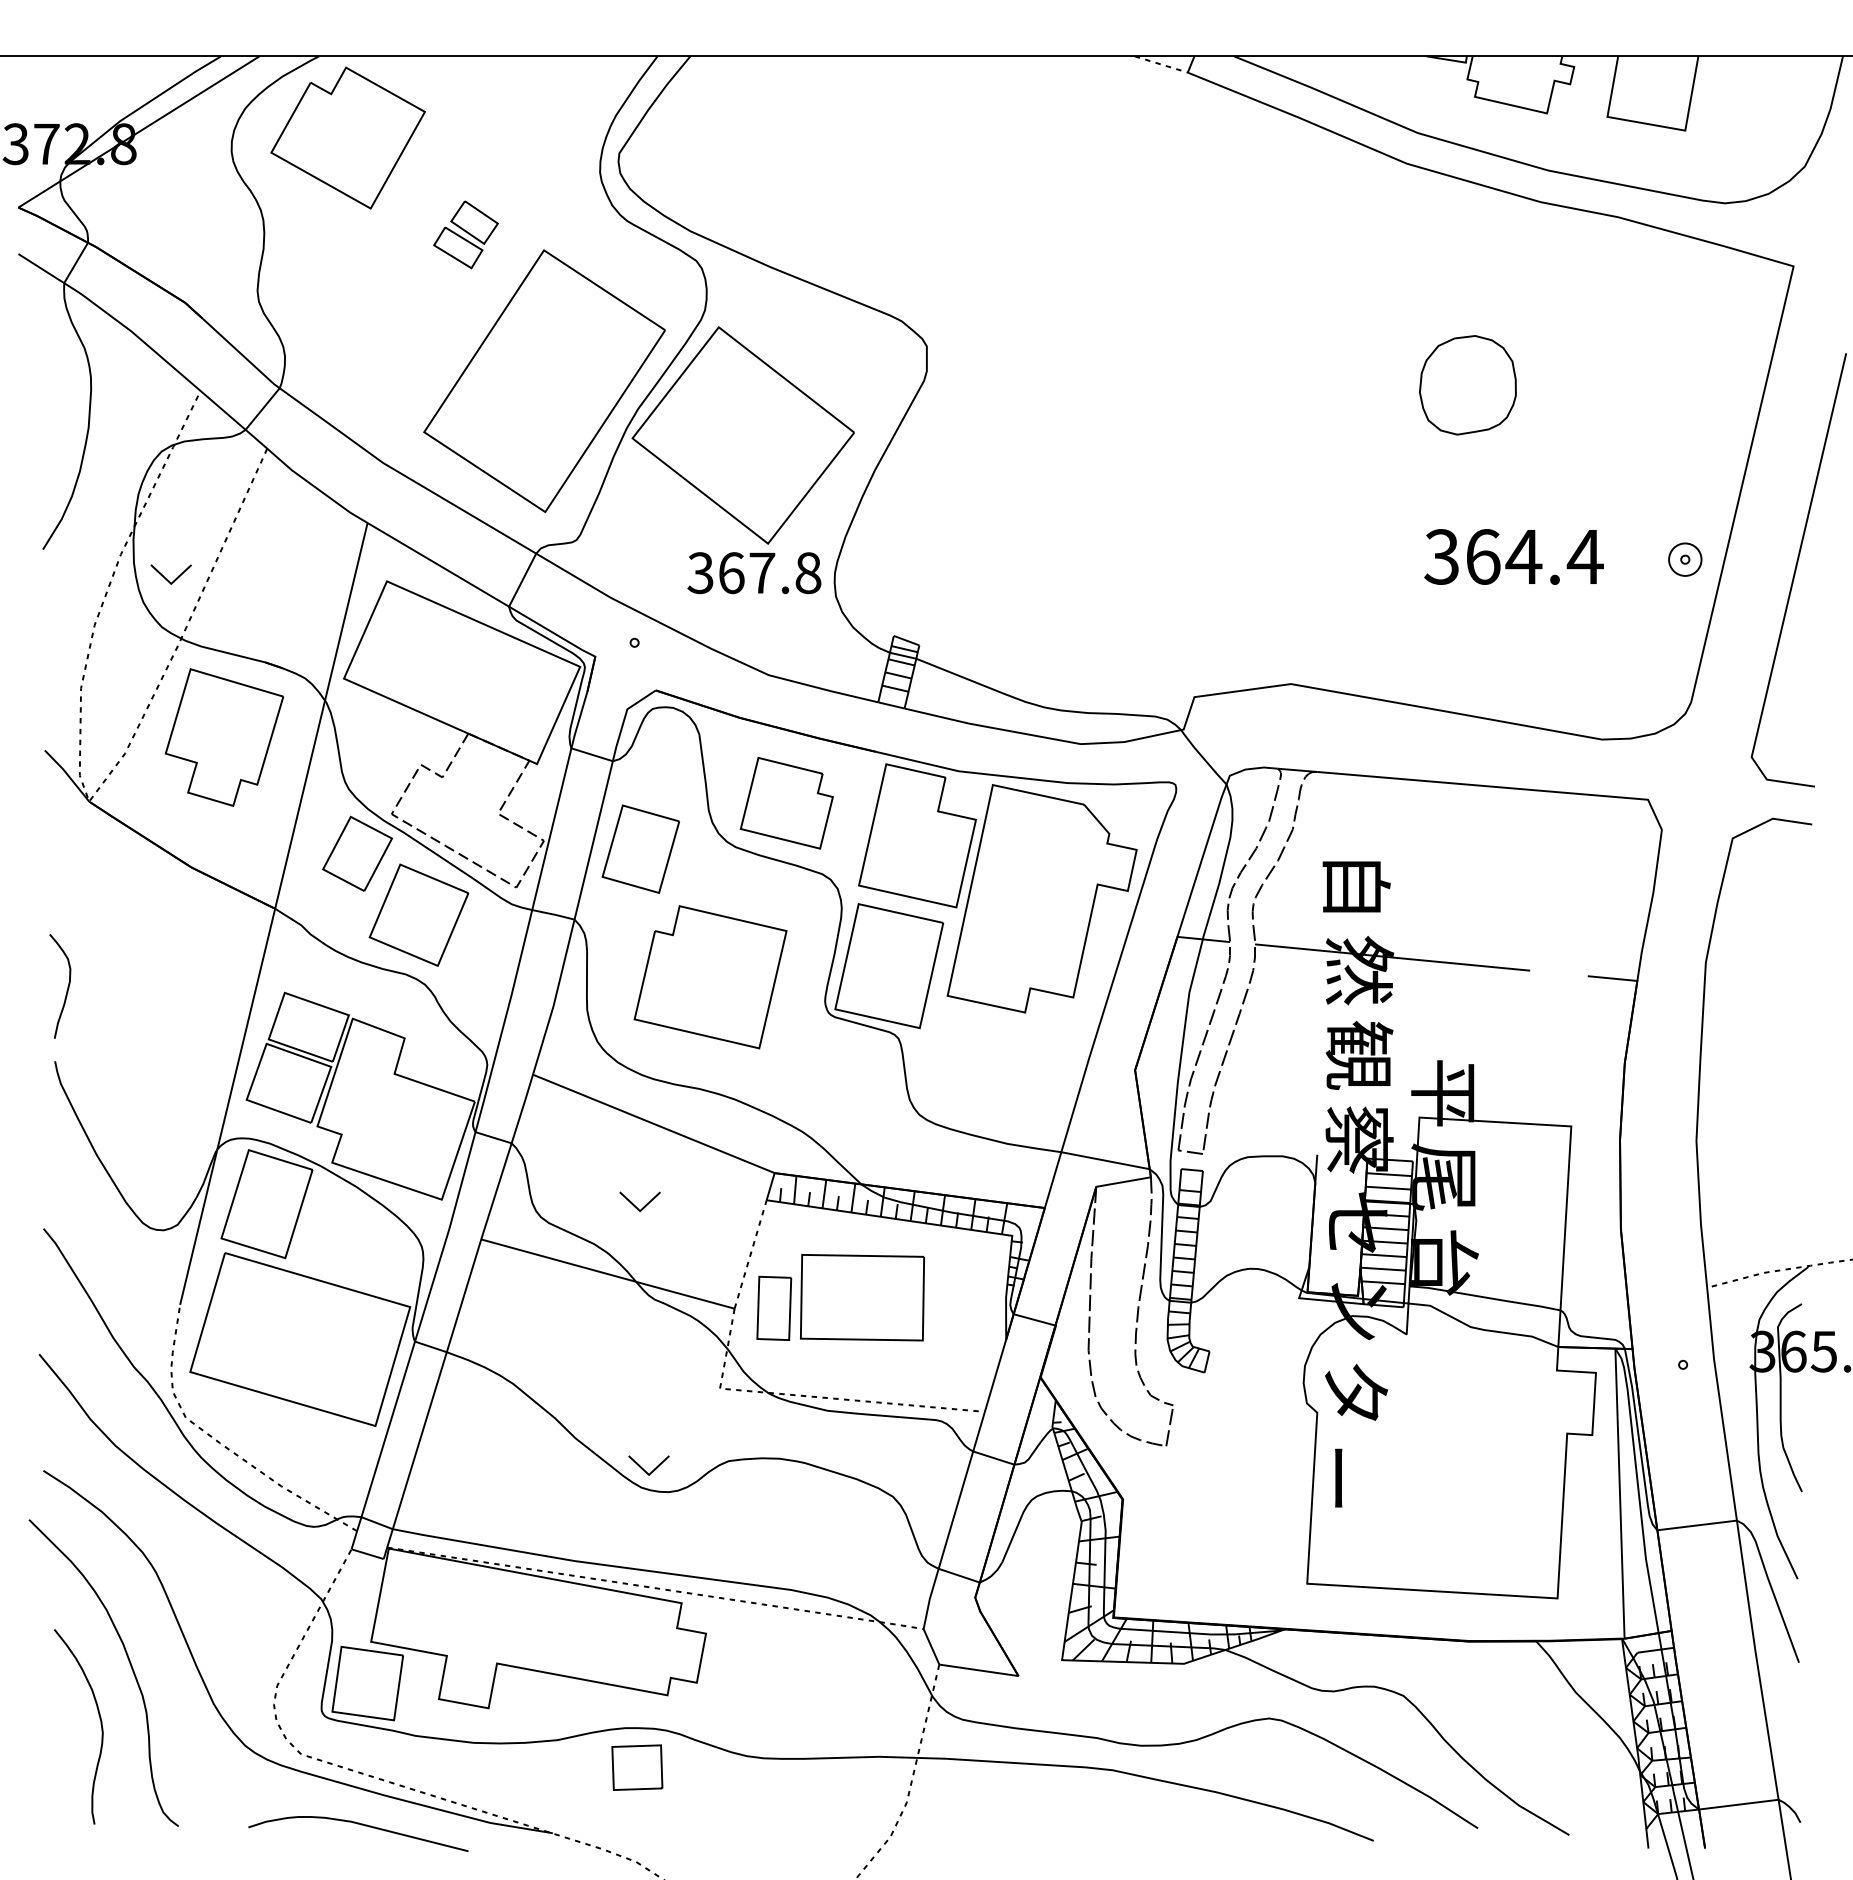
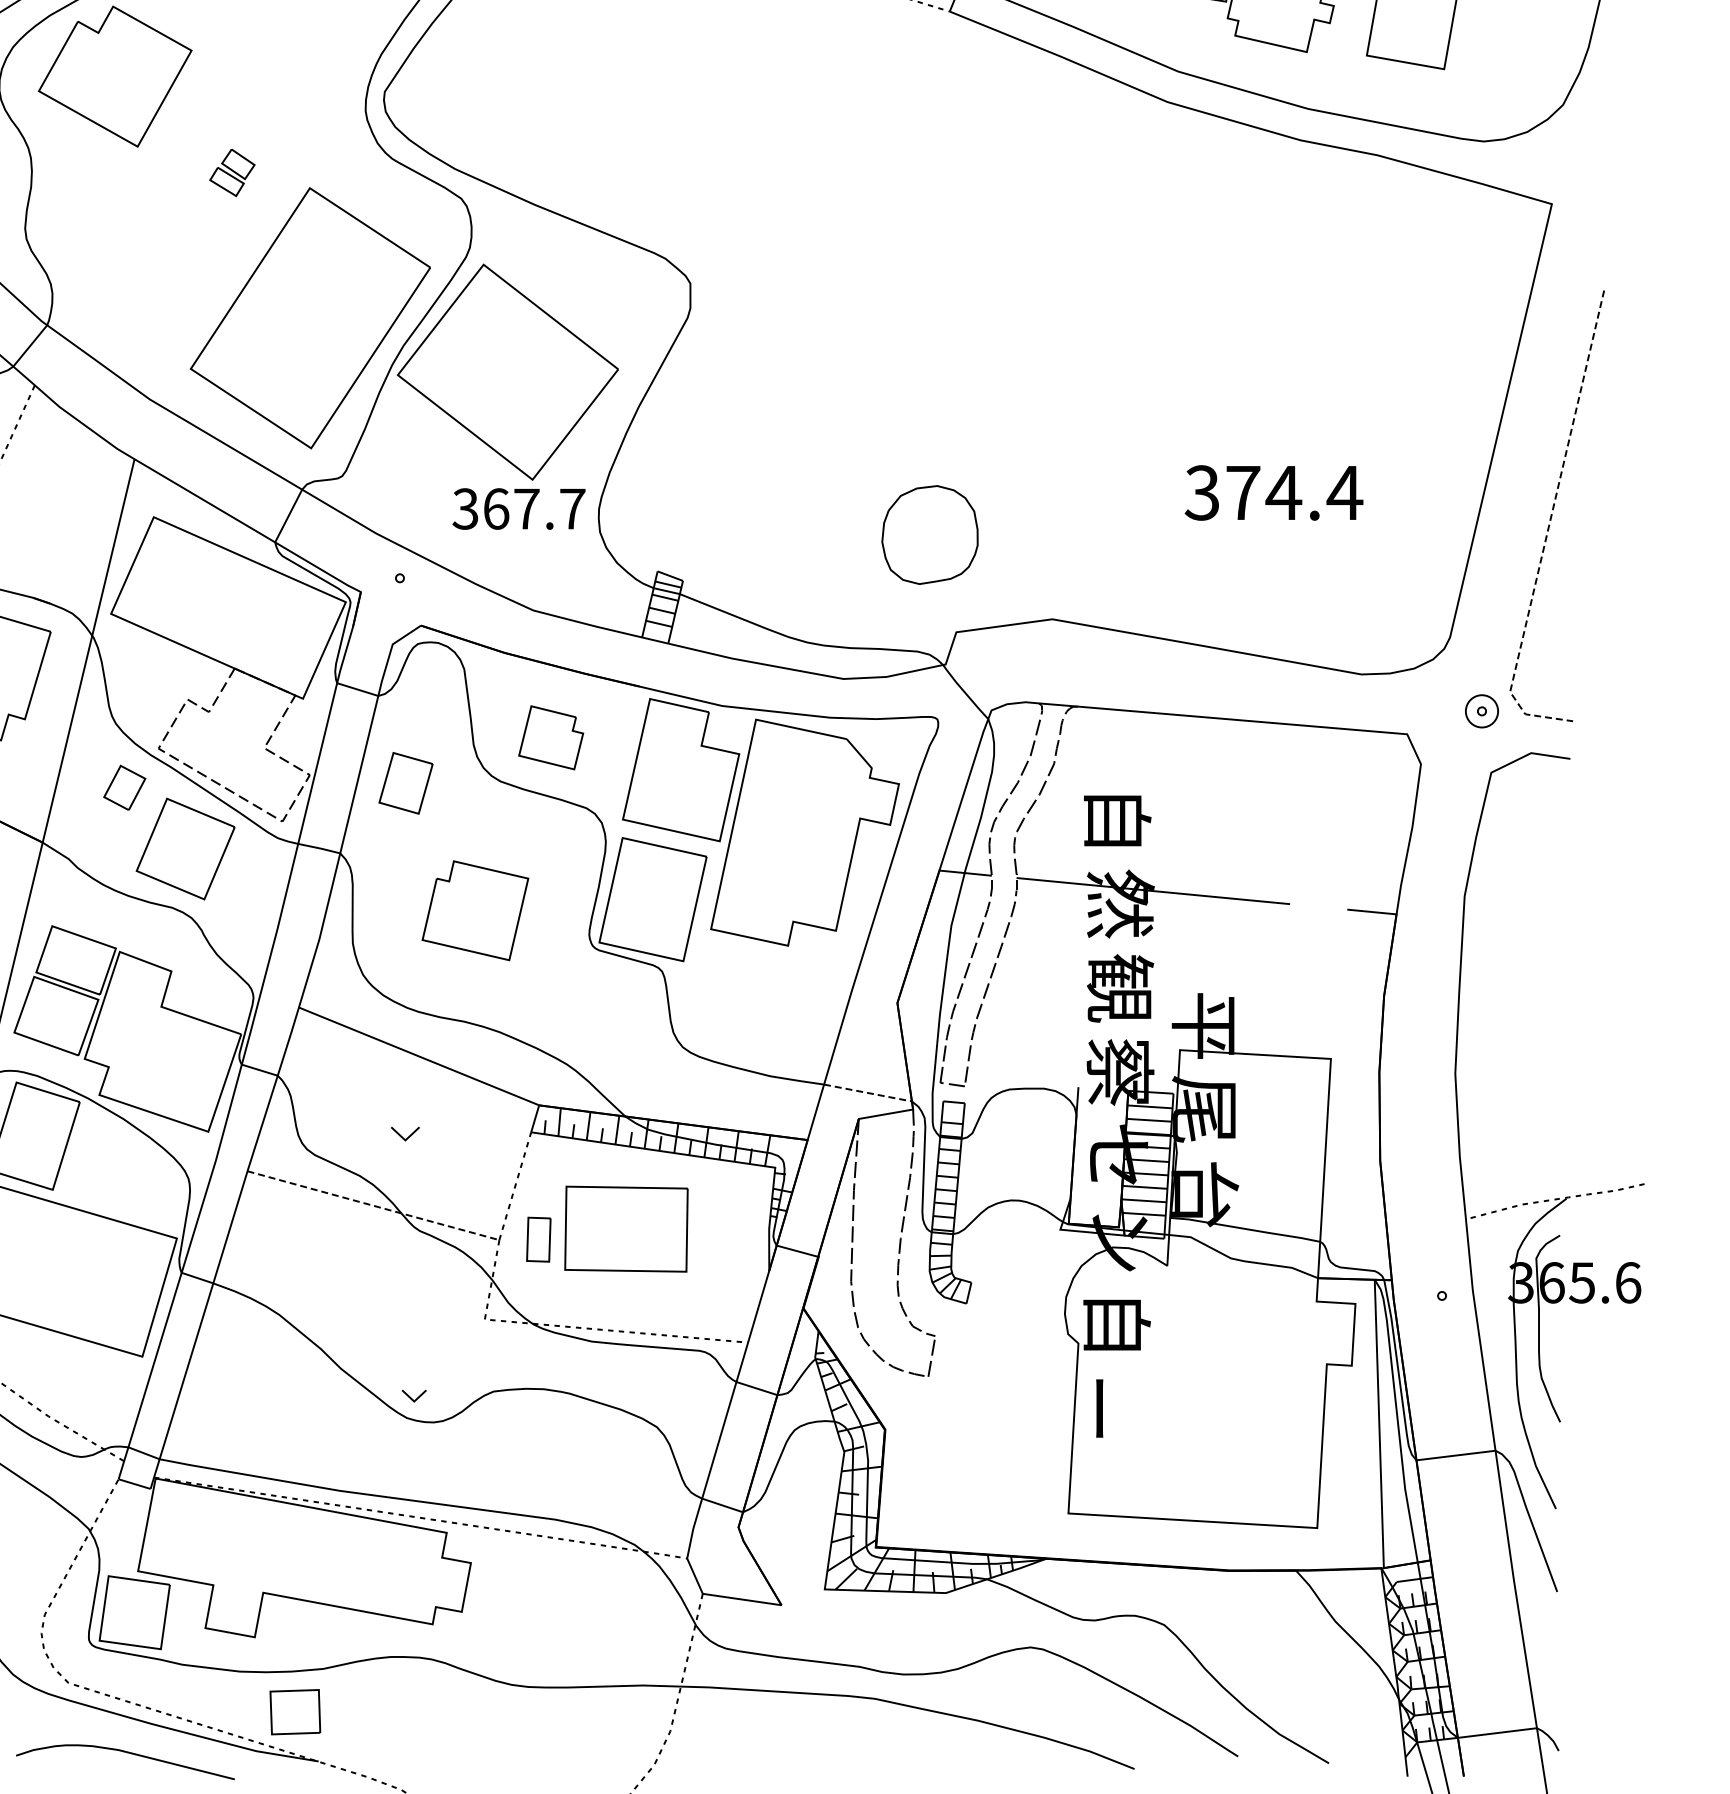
part: (465, 234) -> (231, 172), size x0.7
part: (1467, 385) -> (929, 535), moved
text: (1483, 556) -> (1243, 492), 364.4 -> 374.4
part: (1685, 559) -> (1482, 711), moved
text: (808, 573) -> (572, 509), 367.8 -> 367.7
line: (1789, 593) -> (1547, 529), solid -> dashed
part: (786, 803) -> (550, 737), size x0.7
part: (640, 848) -> (405, 782), size x0.7
part: (357, 853) -> (124, 787), size x0.6
part: (710, 977) -> (475, 910), size x0.7
line: (1106, 1160) -> (868, 1092), solid -> dashed
part: (639, 1201) -> (404, 1133), size x0.7
line: (608, 1274) -> (374, 1206), solid -> dashed
part: (774, 1307) -> (538, 1238), size x0.7
text: (1356, 1391) -> (1117, 1322), タ -> 自
part: (648, 1465) -> (413, 1395), size x0.6
part: (637, 1767) -> (295, 1712), moved

